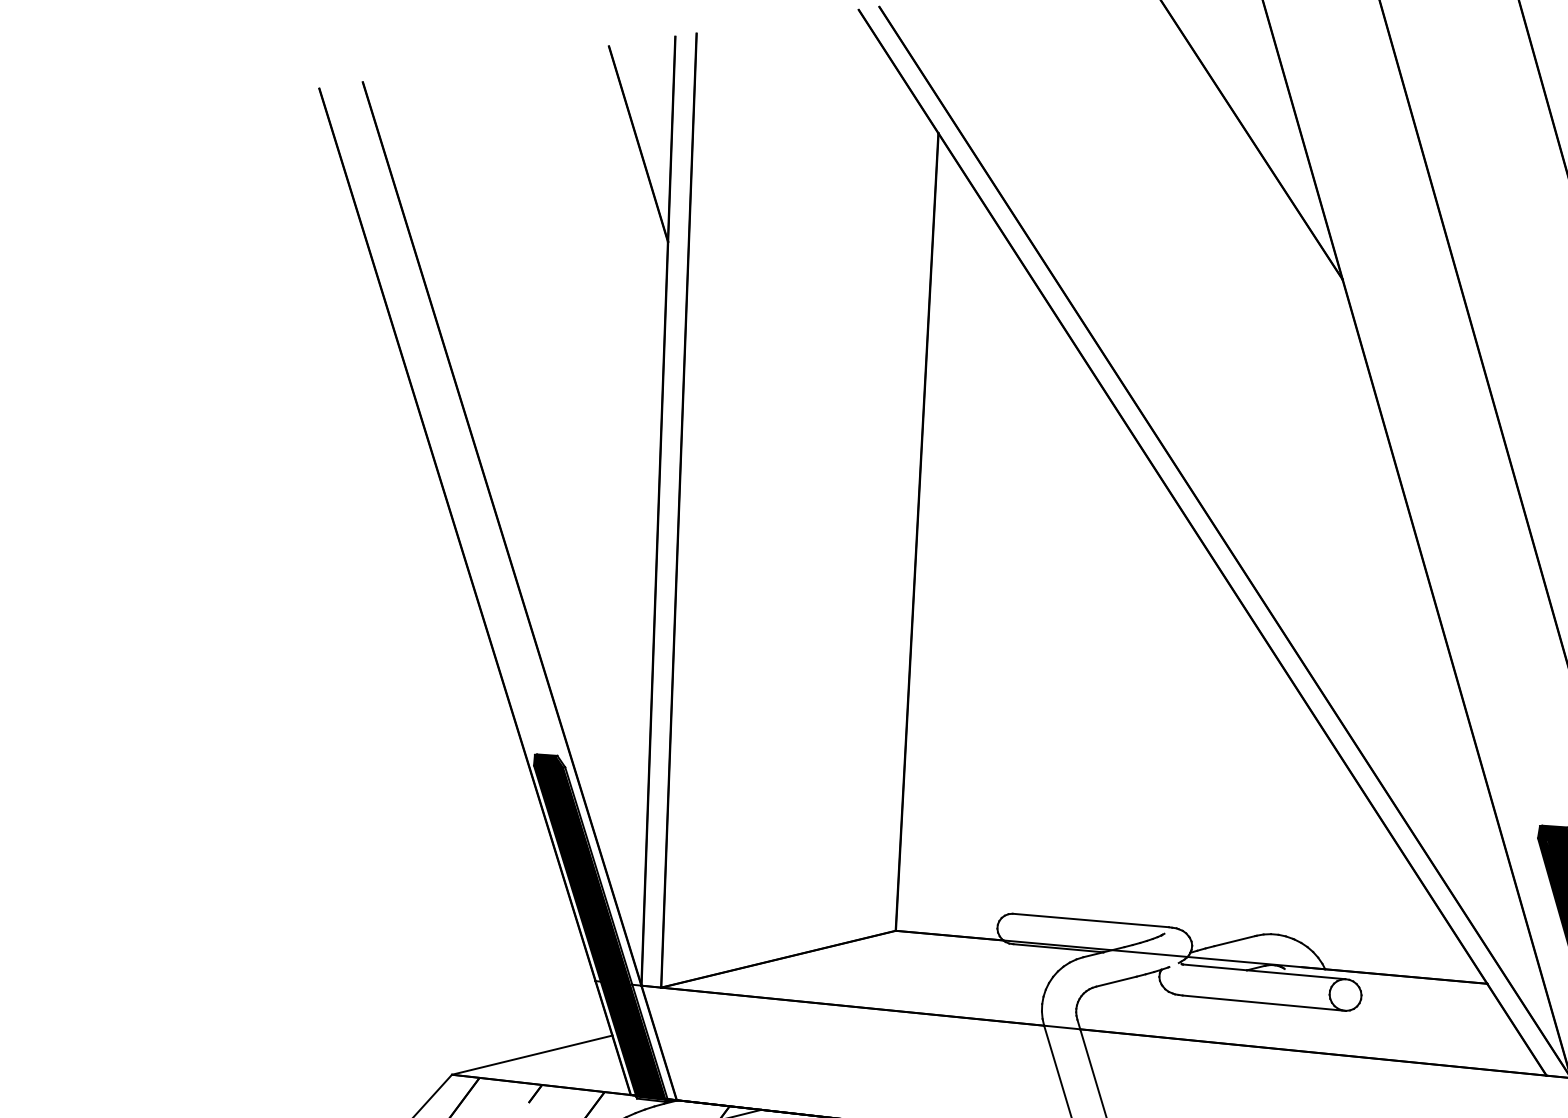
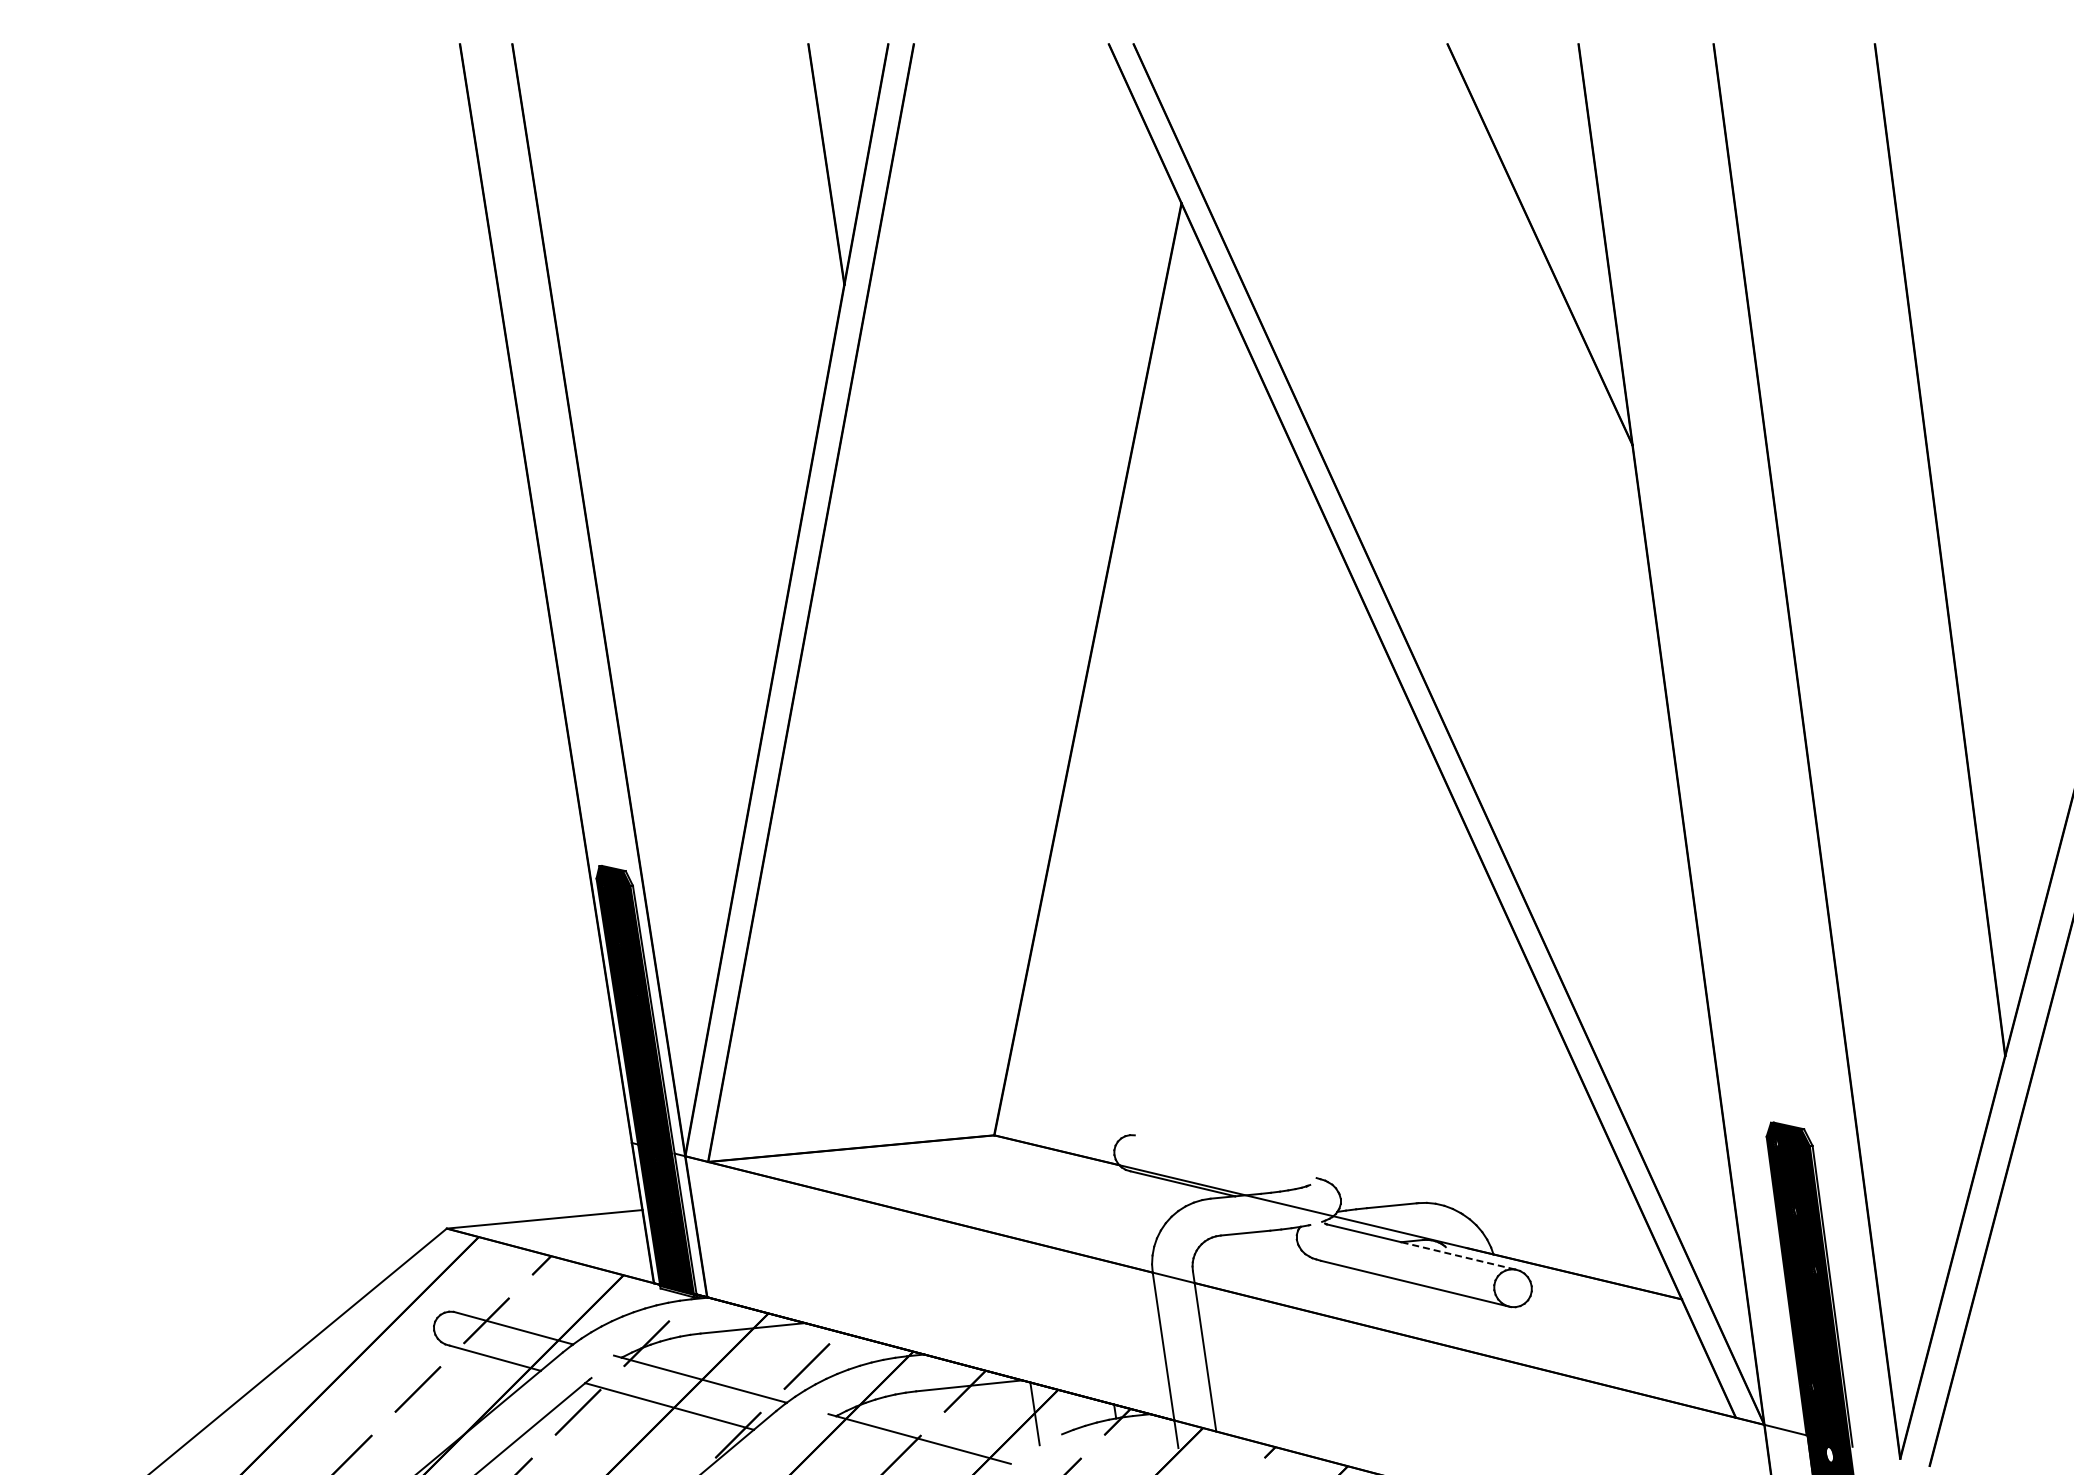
line: (1090, 920) -> (1225, 1156), removed
line: (1296, 974) -> (1458, 1255), solid -> dashed

